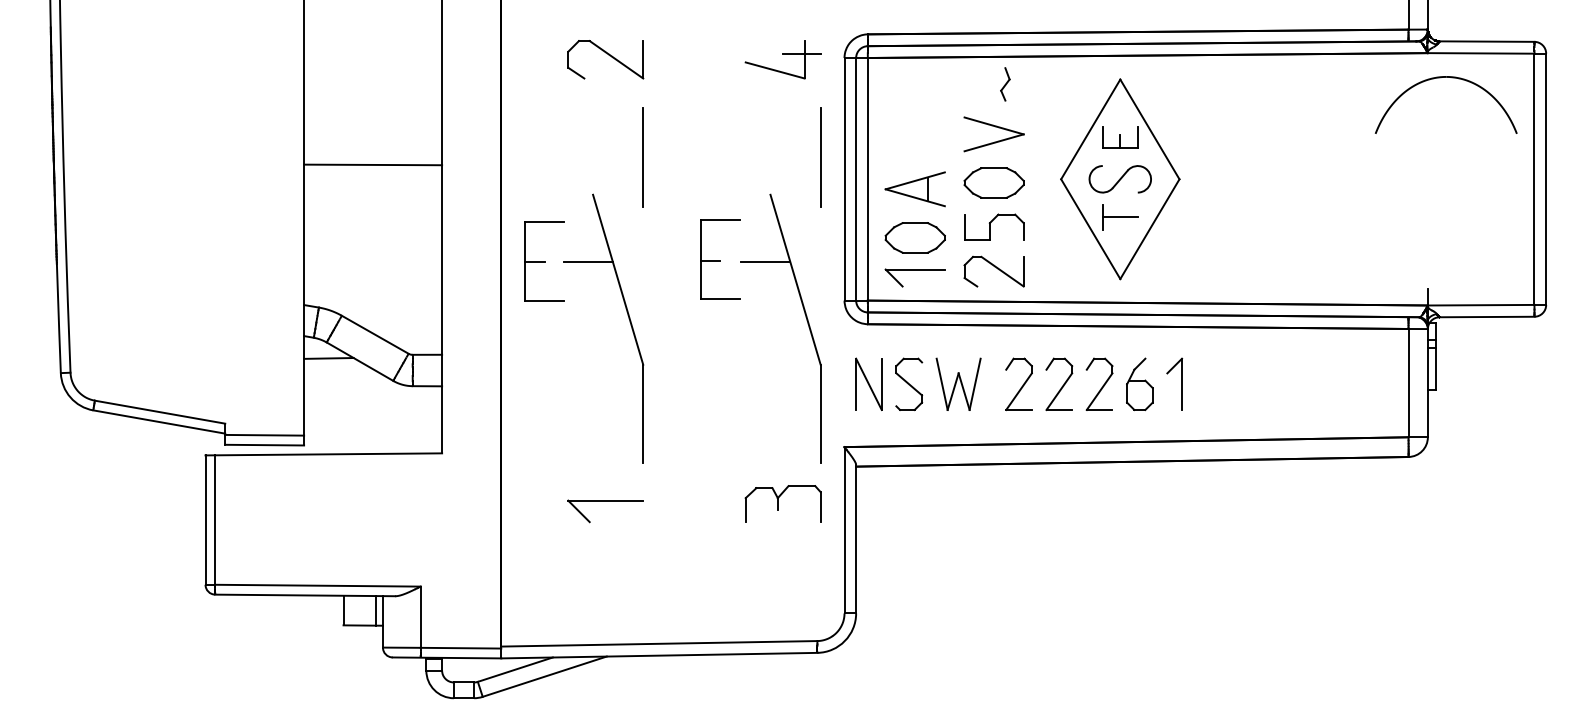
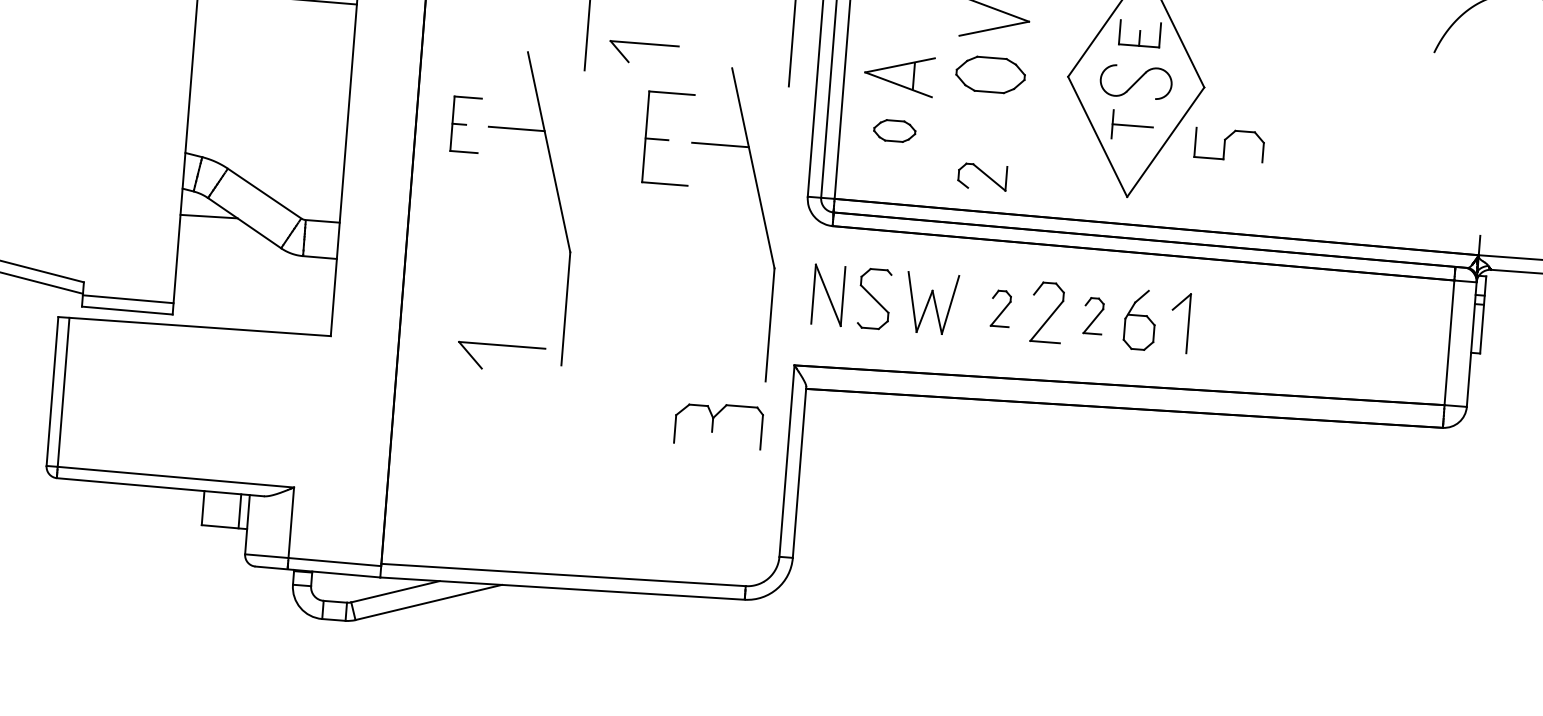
part: (994, 226) -> (1229, 144), moved
part: (914, 237) -> (894, 130), size x0.6
part: (544, 261) -> (466, 124), size x0.6
part: (914, 270) -> (643, 44), moved
part: (993, 271) -> (981, 176), size x0.7
part: (1018, 383) -> (1000, 307), size x0.6
part: (1099, 383) -> (1093, 315), size x0.6
part: (605, 501) -> (501, 346), moved

